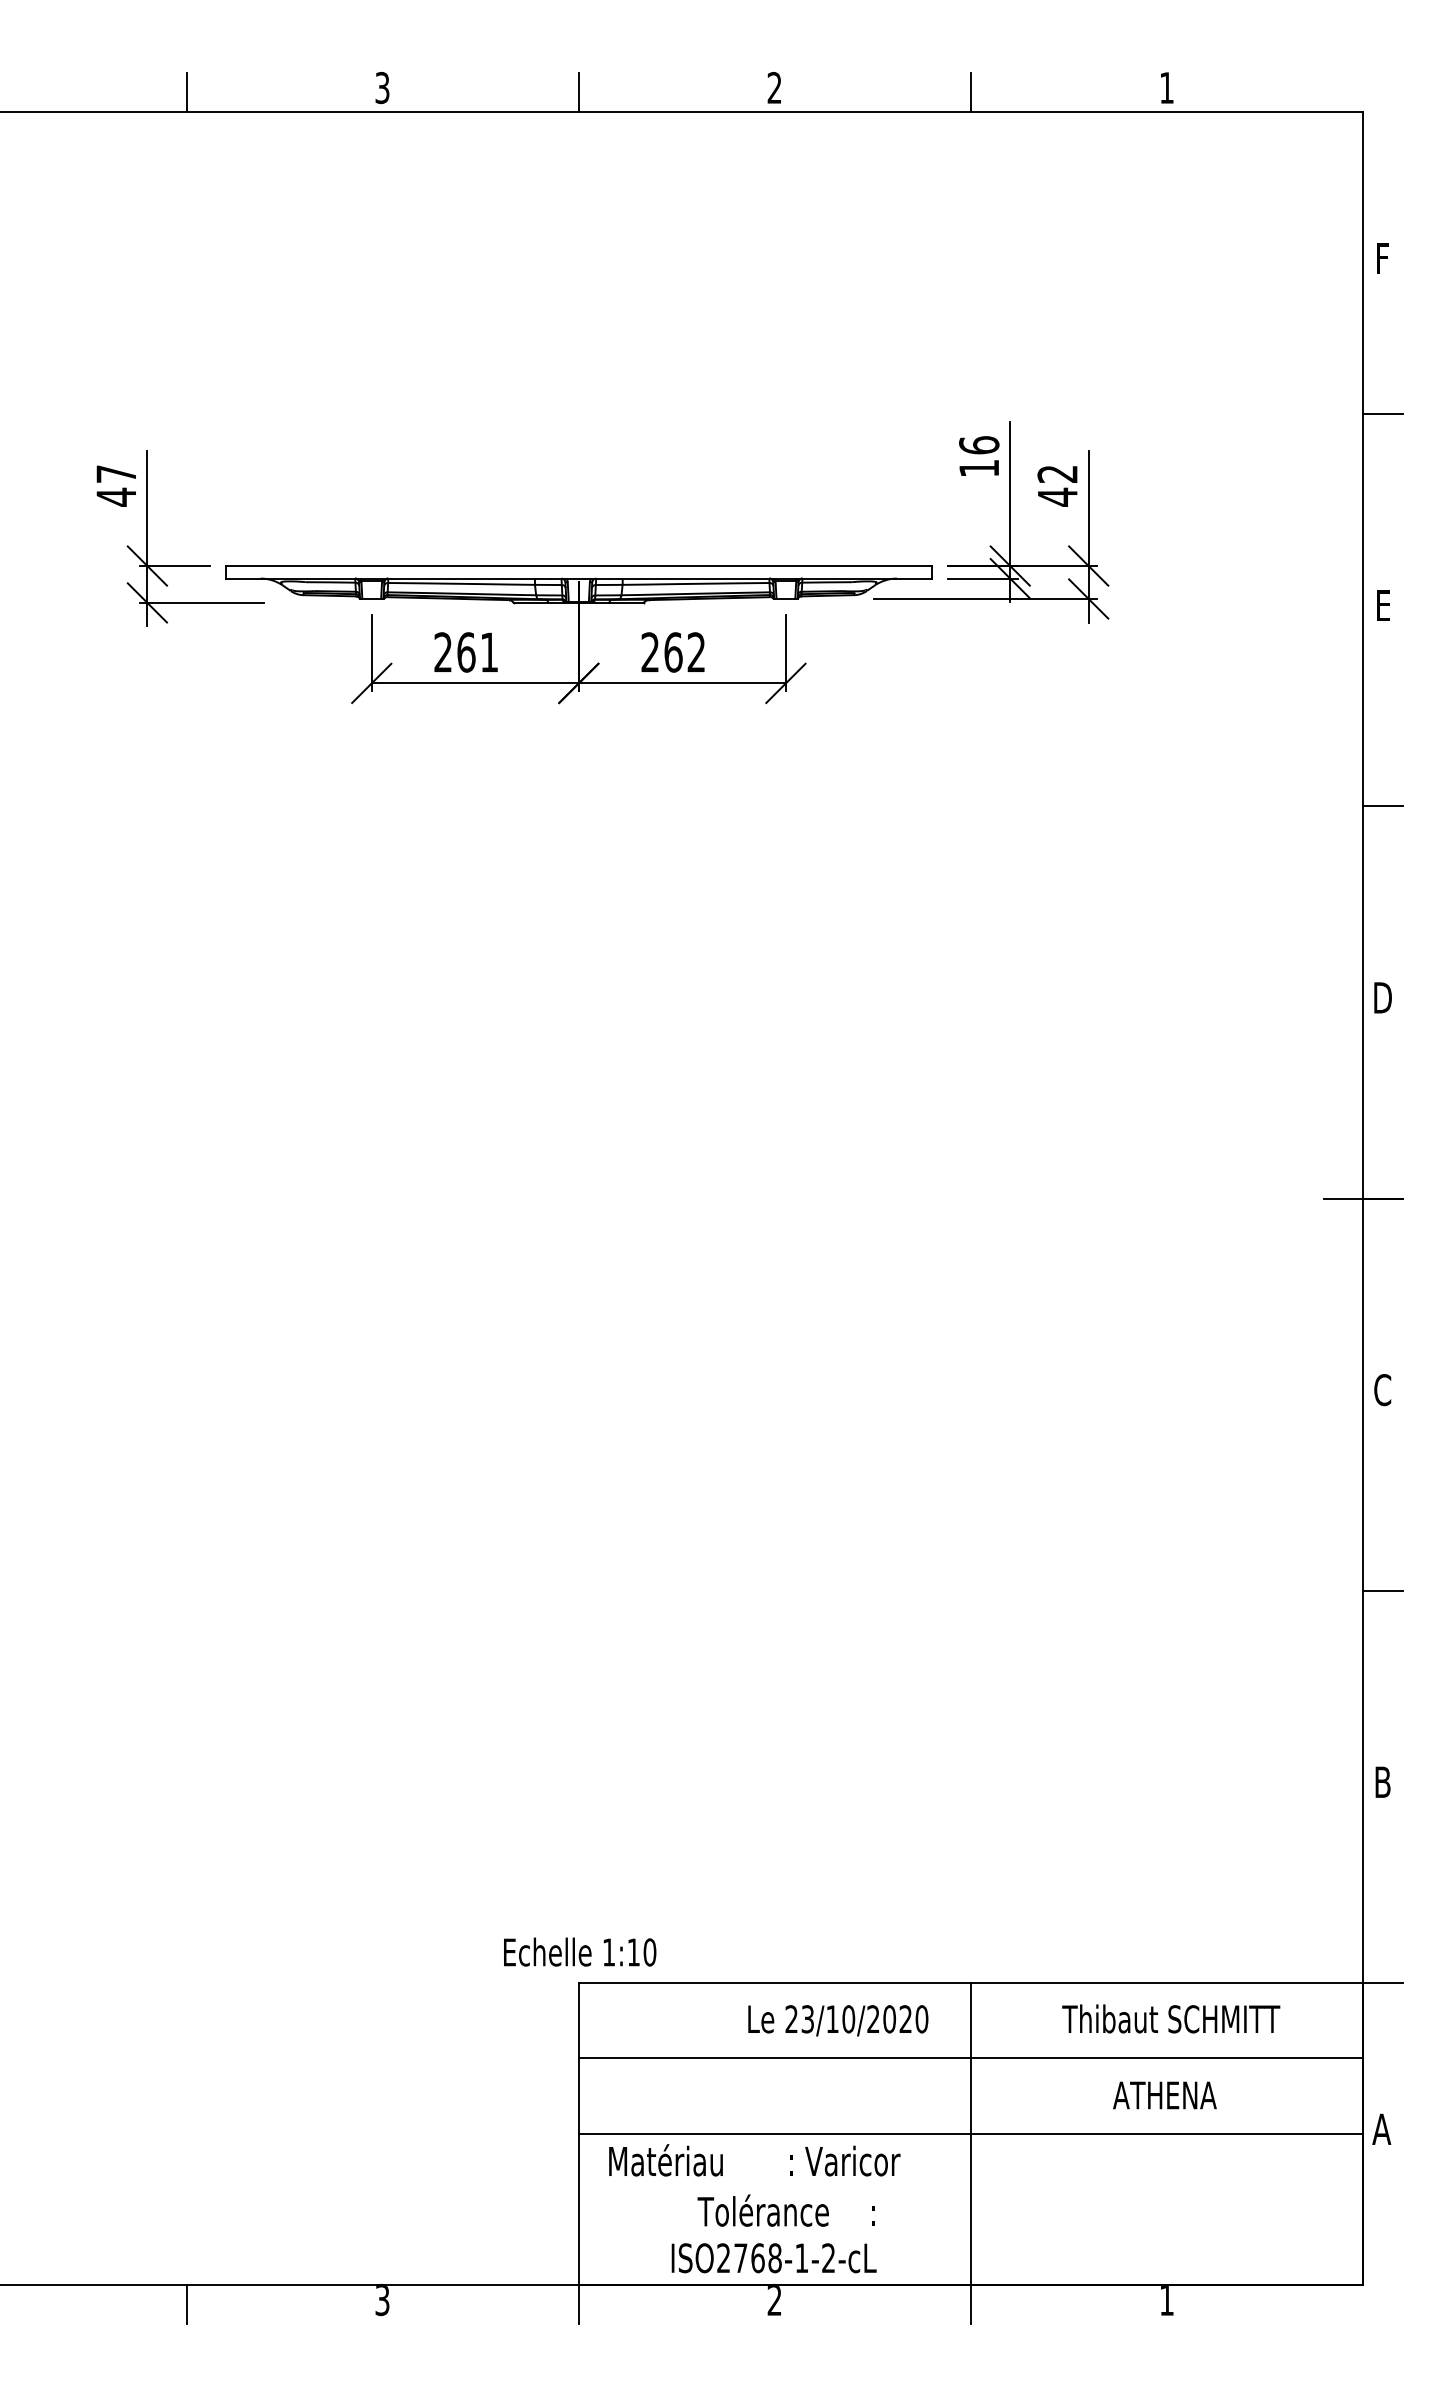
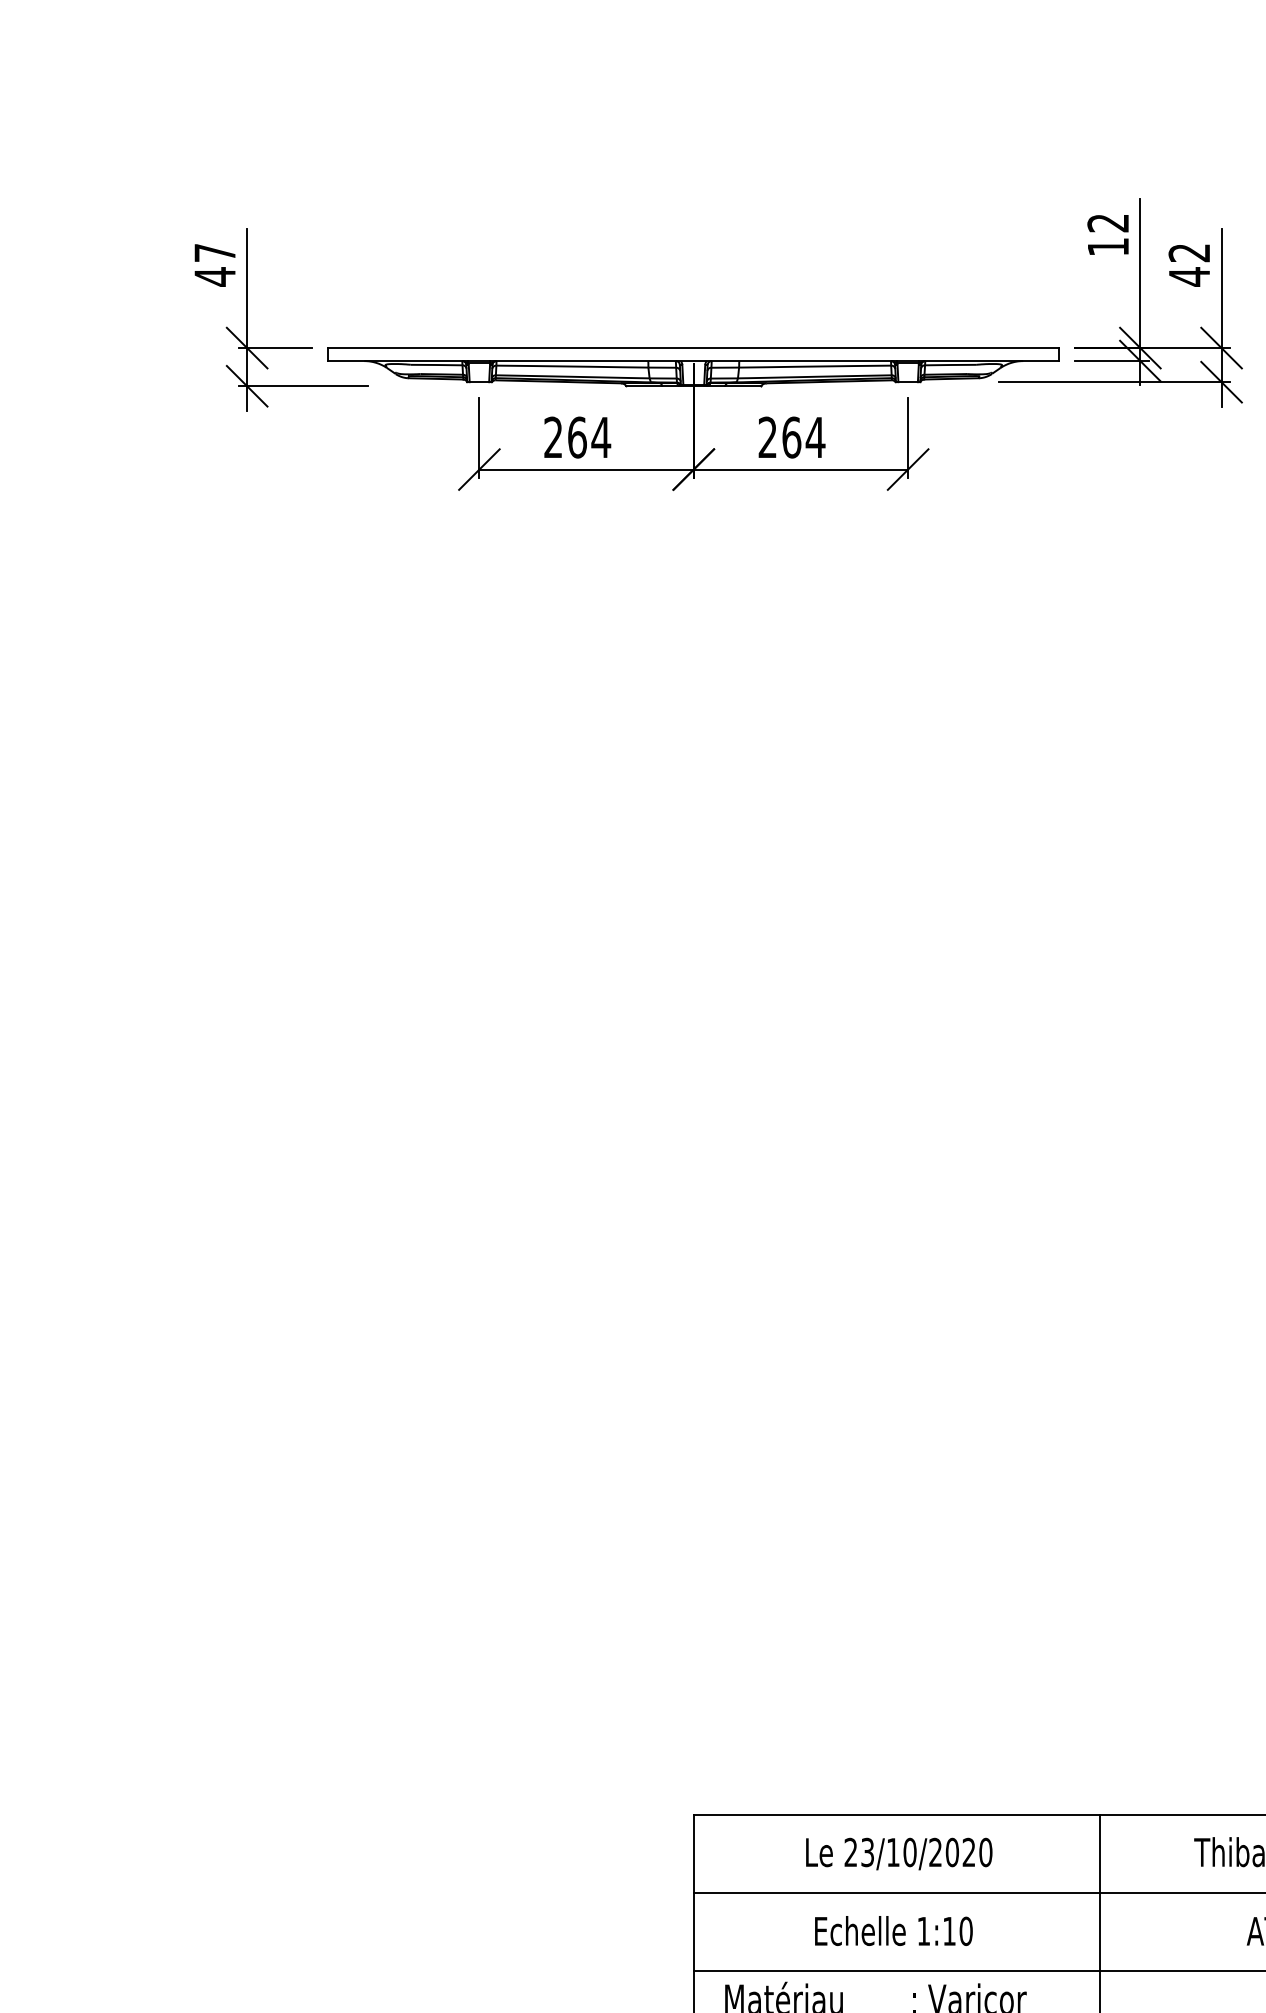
text: (979, 445) -> (1108, 223), 16 -> 12
text: (488, 652) -> (600, 437), 261 -> 264
text: (696, 652) -> (815, 437), 262 -> 264
text: (580, 1951) -> (894, 1930), moved
text: (838, 2020) -> (899, 1853), moved

